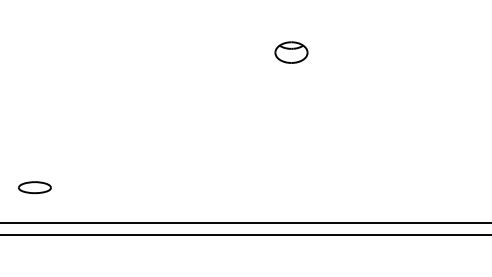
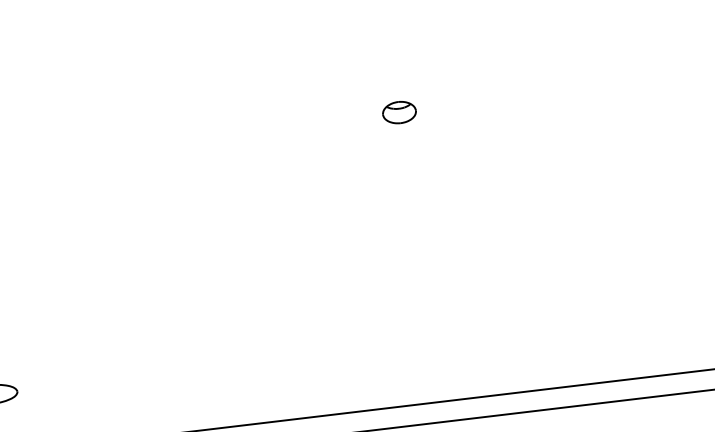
part: (291, 52) -> (399, 112), size x0.6

